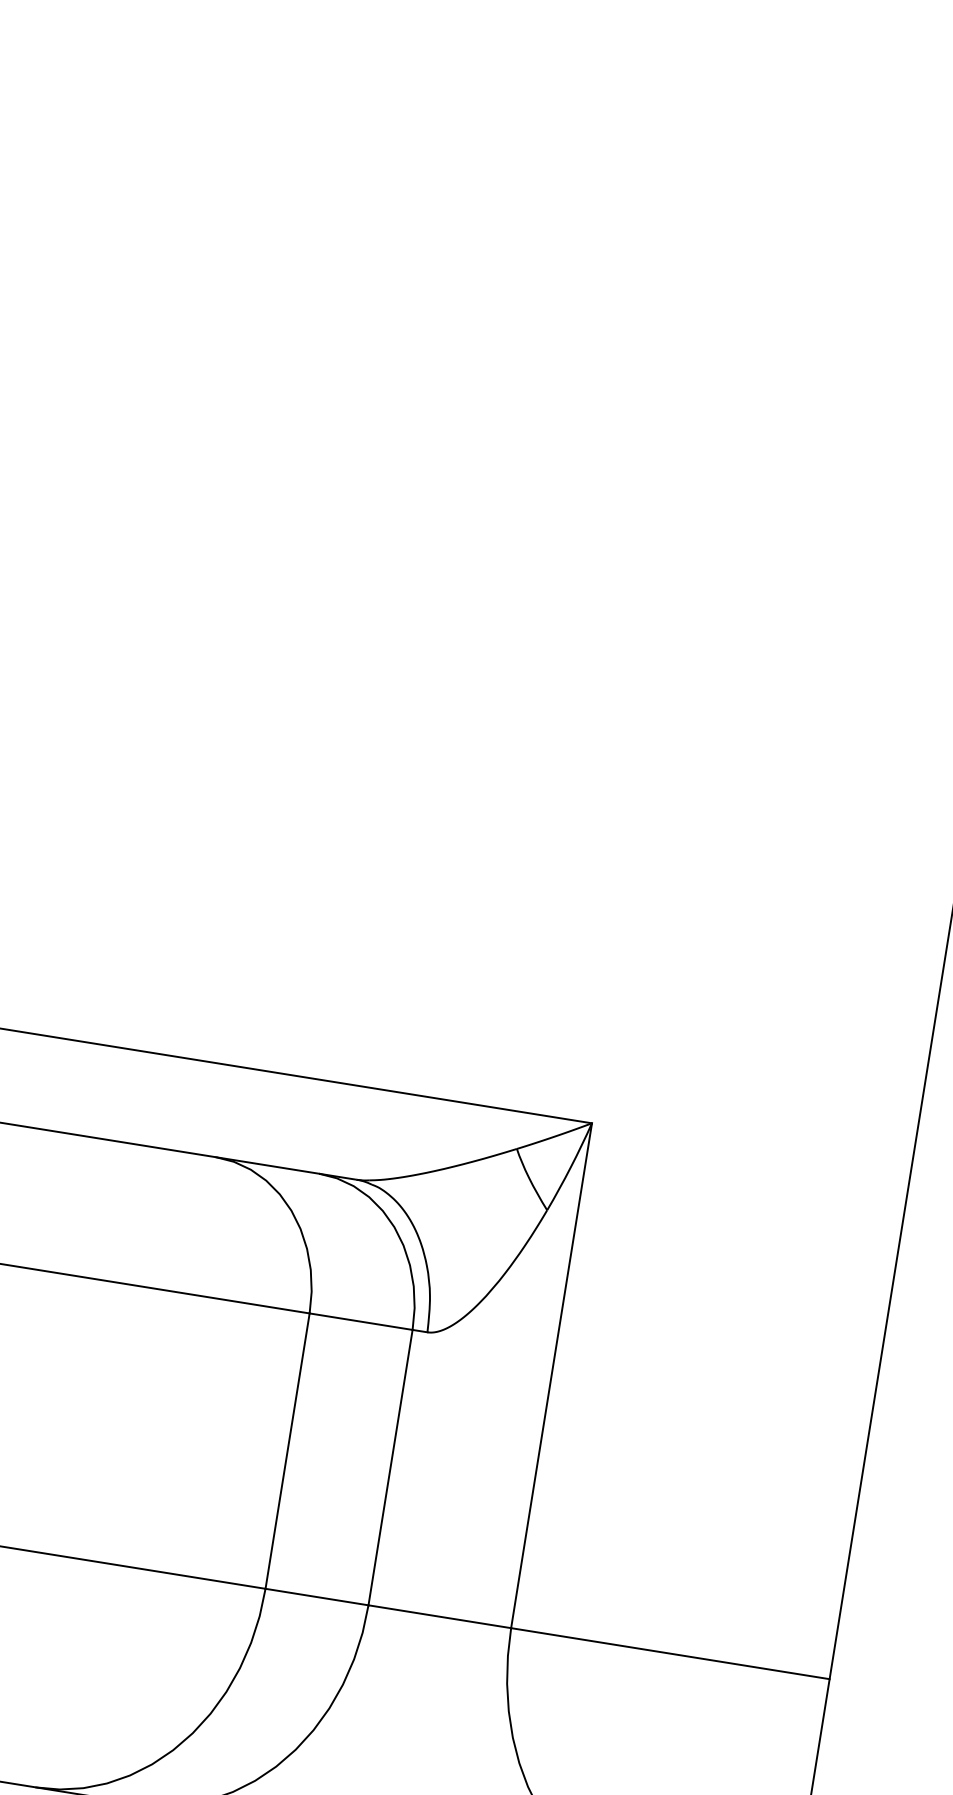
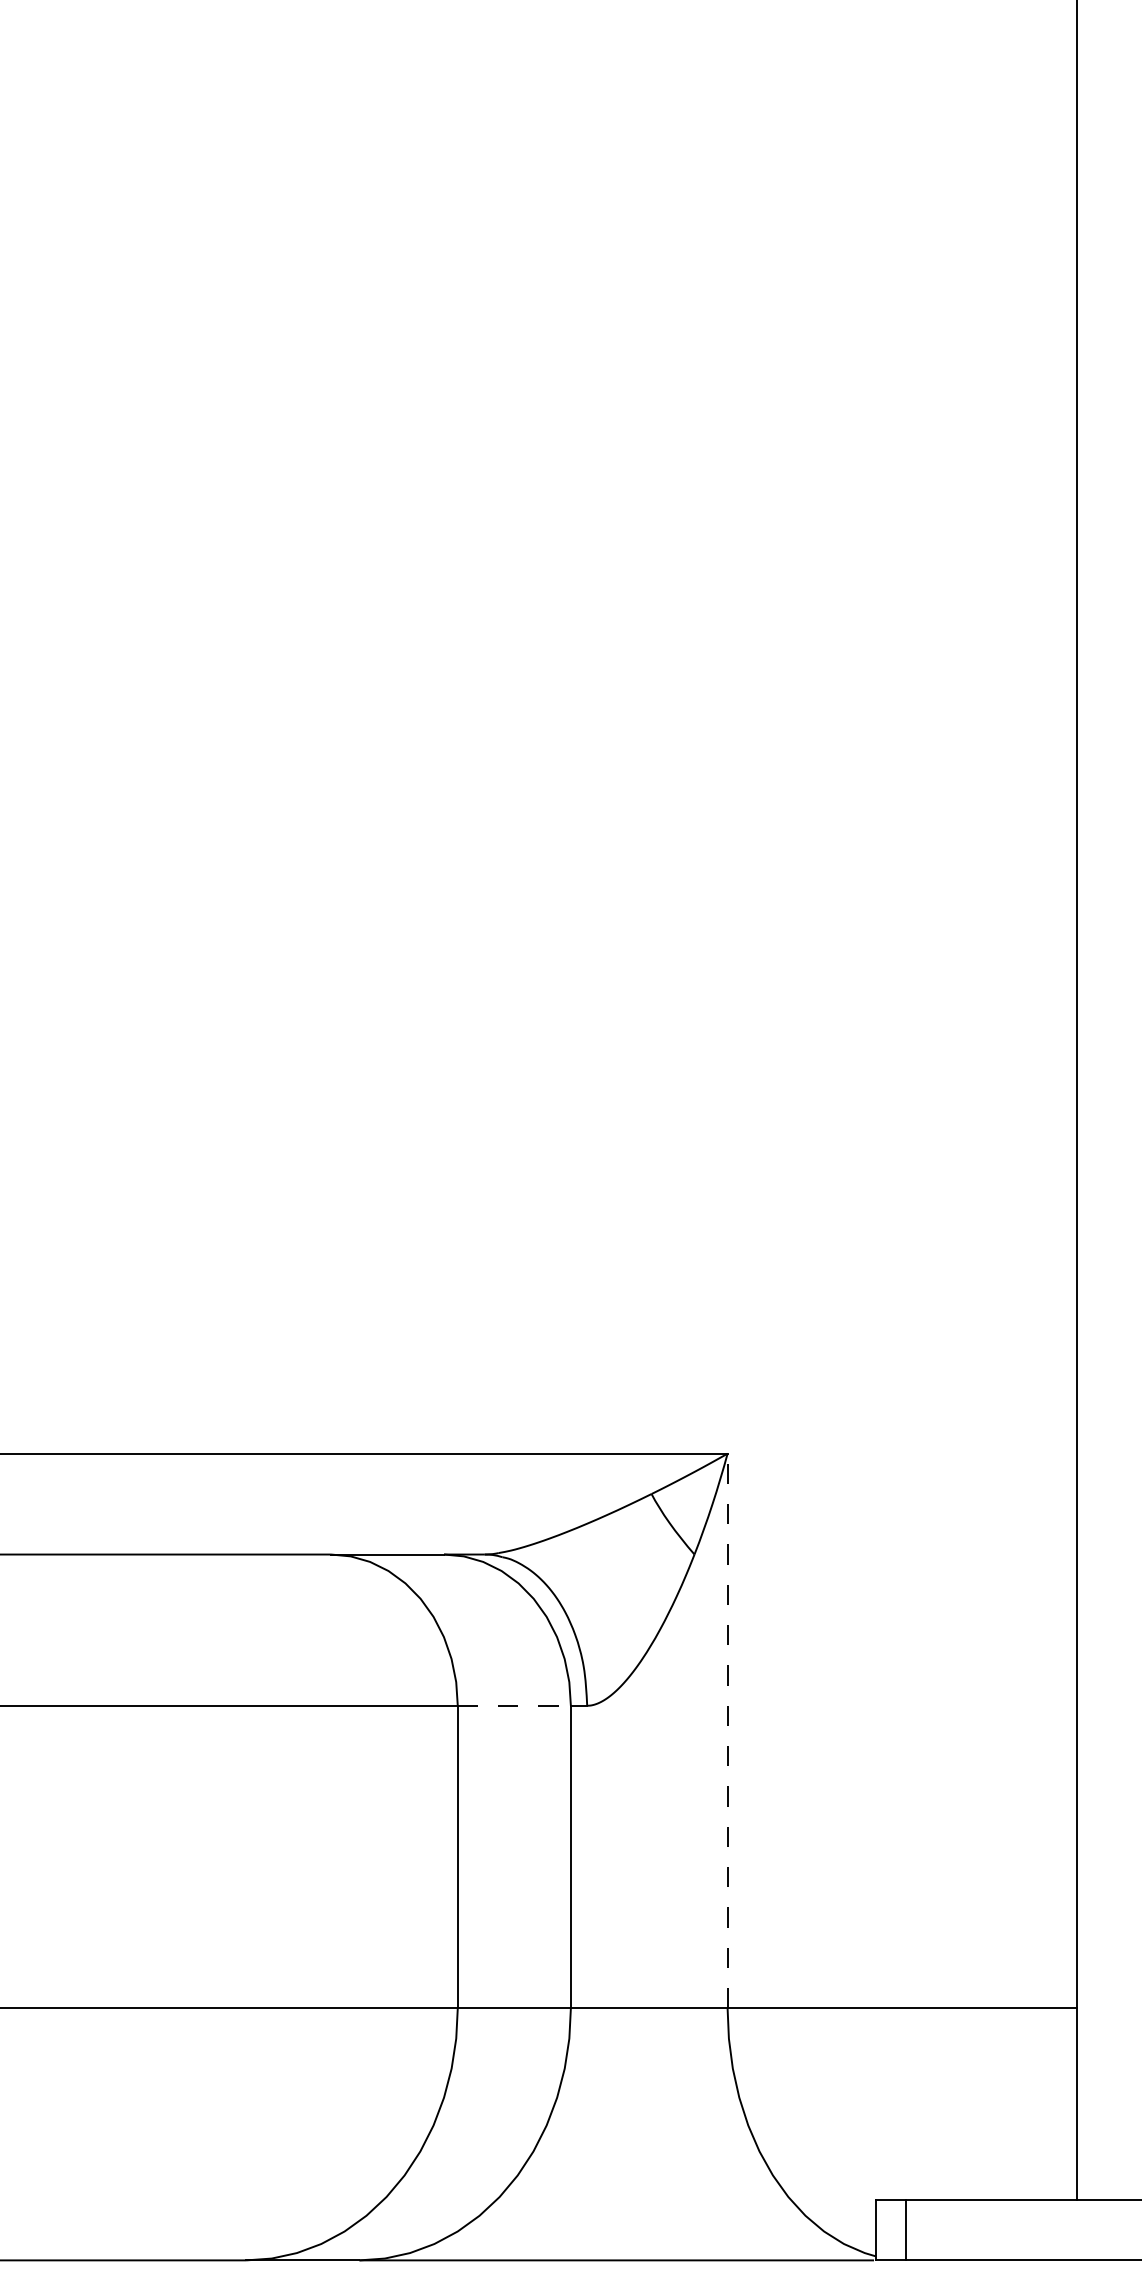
line: (361, 1321) -> (514, 1705), solid -> dashed
line: (551, 1375) -> (727, 1730), solid -> dashed

